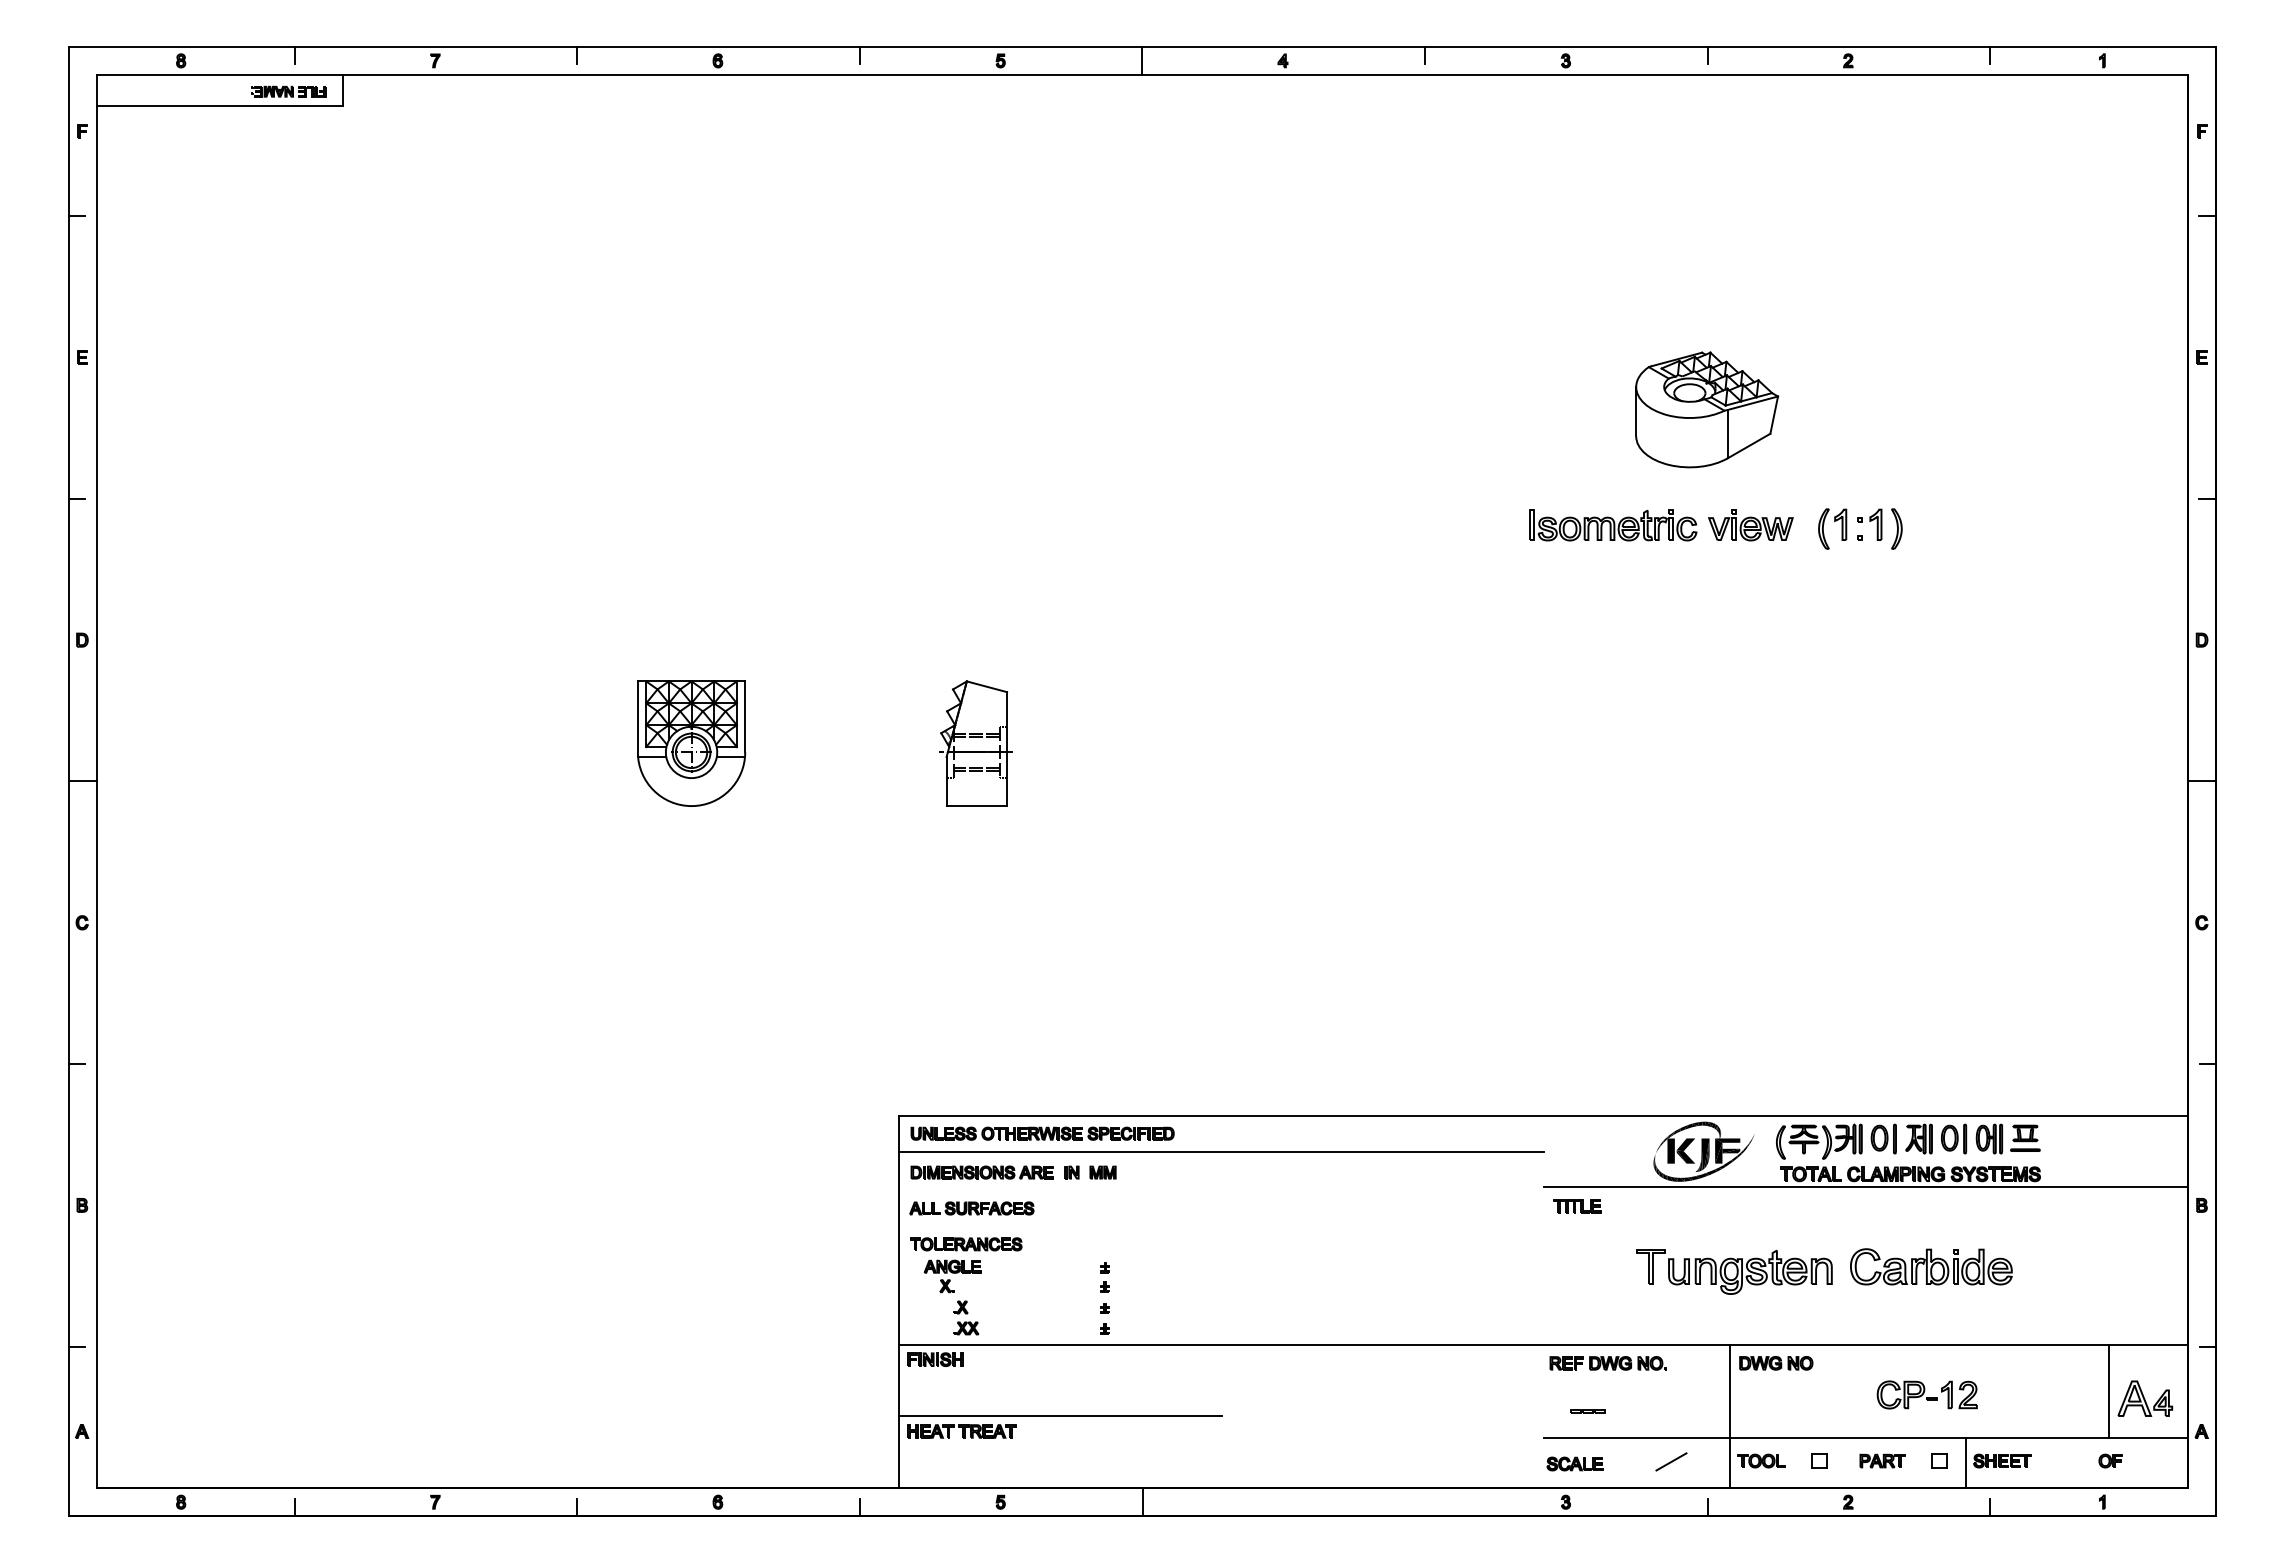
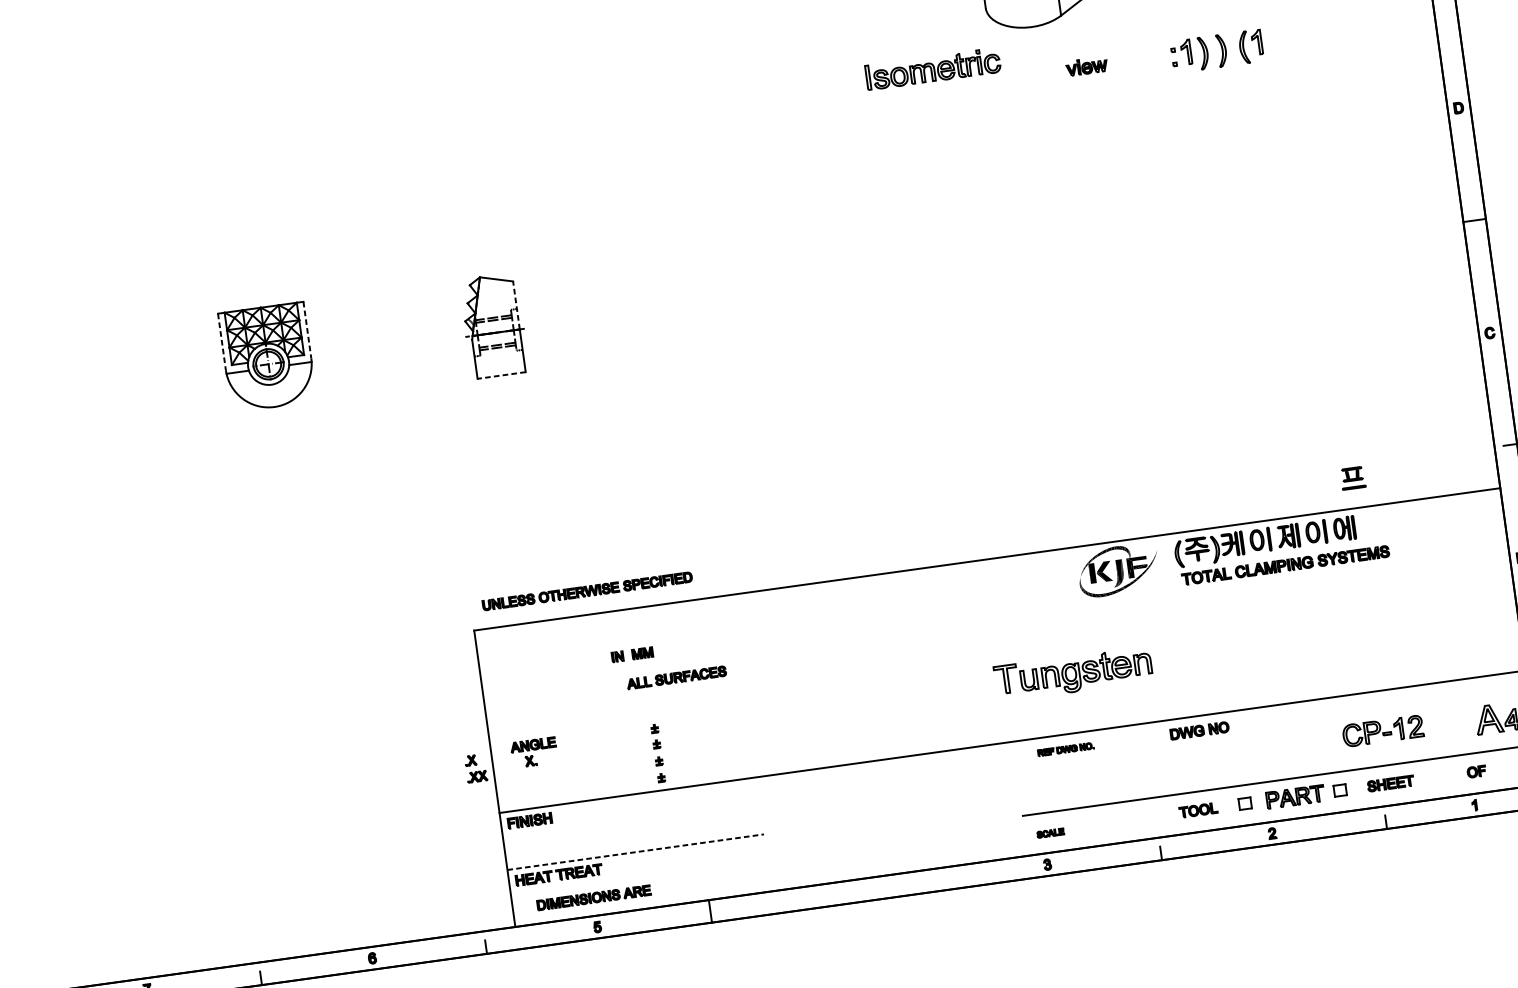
part: (1834, 521) -> (1251, 40), moved
part: (1613, 525) -> (933, 69), moved
part: (1750, 525) -> (1086, 66), size x0.6
part: (1919, 528) -> (1221, 50), added
line: (637, 716) -> (221, 341), solid -> dashed
line: (745, 716) -> (307, 329), solid -> dashed
line: (1007, 721) -> (516, 304), solid -> dashed
line: (976, 806) -> (501, 375), solid -> dashed
part: (1042, 1133) -> (587, 591), moved
part: (2025, 1137) -> (1353, 477), moved
line: (1221, 1151) -> (734, 623), removed
part: (981, 1172) -> (593, 897), moved
line: (1865, 1187) -> (1251, 580), removed
part: (1577, 1206) -> (1024, 627), removed
part: (971, 1208) -> (676, 677), moved
part: (966, 1244) -> (541, 725), removed
part: (1931, 1266) -> (1312, 636), removed
part: (1734, 1271) -> (1073, 673), moved
part: (966, 1317) -> (476, 768), moved
part: (1607, 1363) -> (1065, 749), size x0.6
line: (2109, 1390) -> (1468, 715), removed
part: (1926, 1394) -> (1382, 730), moved
line: (1587, 1410) -> (1054, 789), removed
line: (1061, 1416) -> (636, 852), solid -> dashed
line: (1729, 1416) -> (1168, 778), removed
part: (1882, 1460) -> (1295, 796), size x1.6
line: (1671, 1461) -> (1127, 820), removed
line: (1966, 1462) -> (1362, 788), removed
part: (1574, 1463) -> (1050, 832), size x0.6

